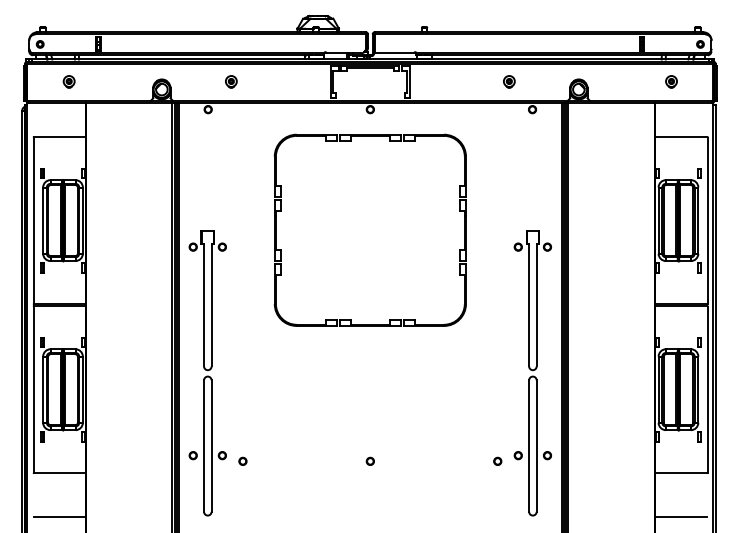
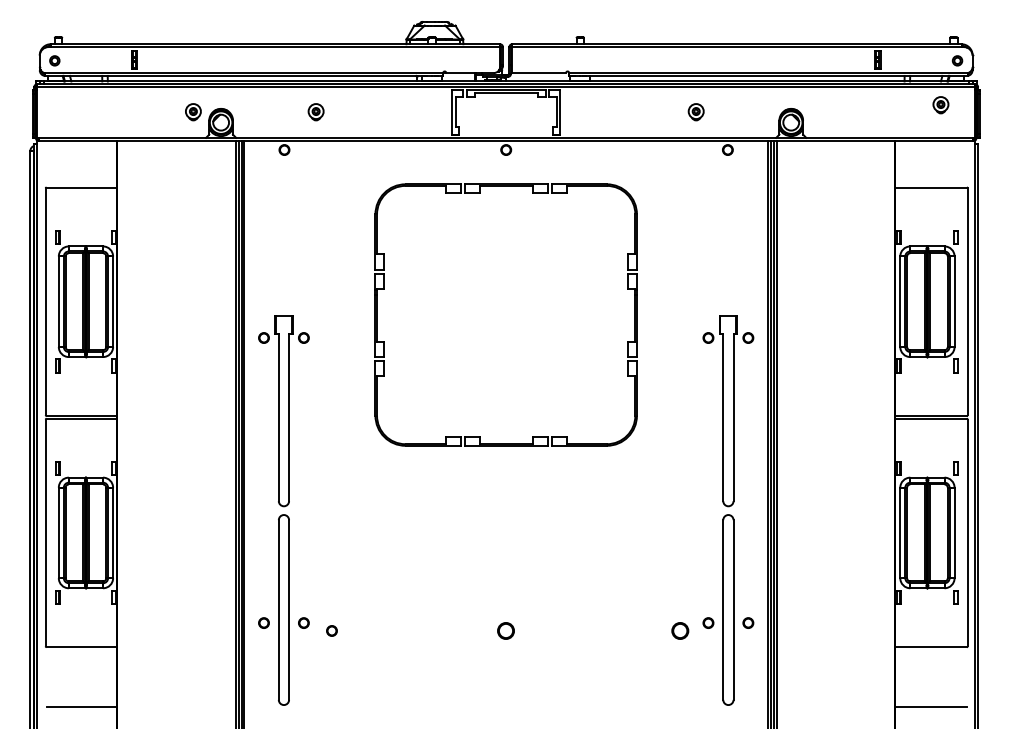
part: (69, 82) -> (193, 112), moved
part: (671, 82) -> (940, 105), moved
circle: (370, 461) -> (506, 630), size x1.6
circle: (497, 461) -> (680, 630), size x1.6

